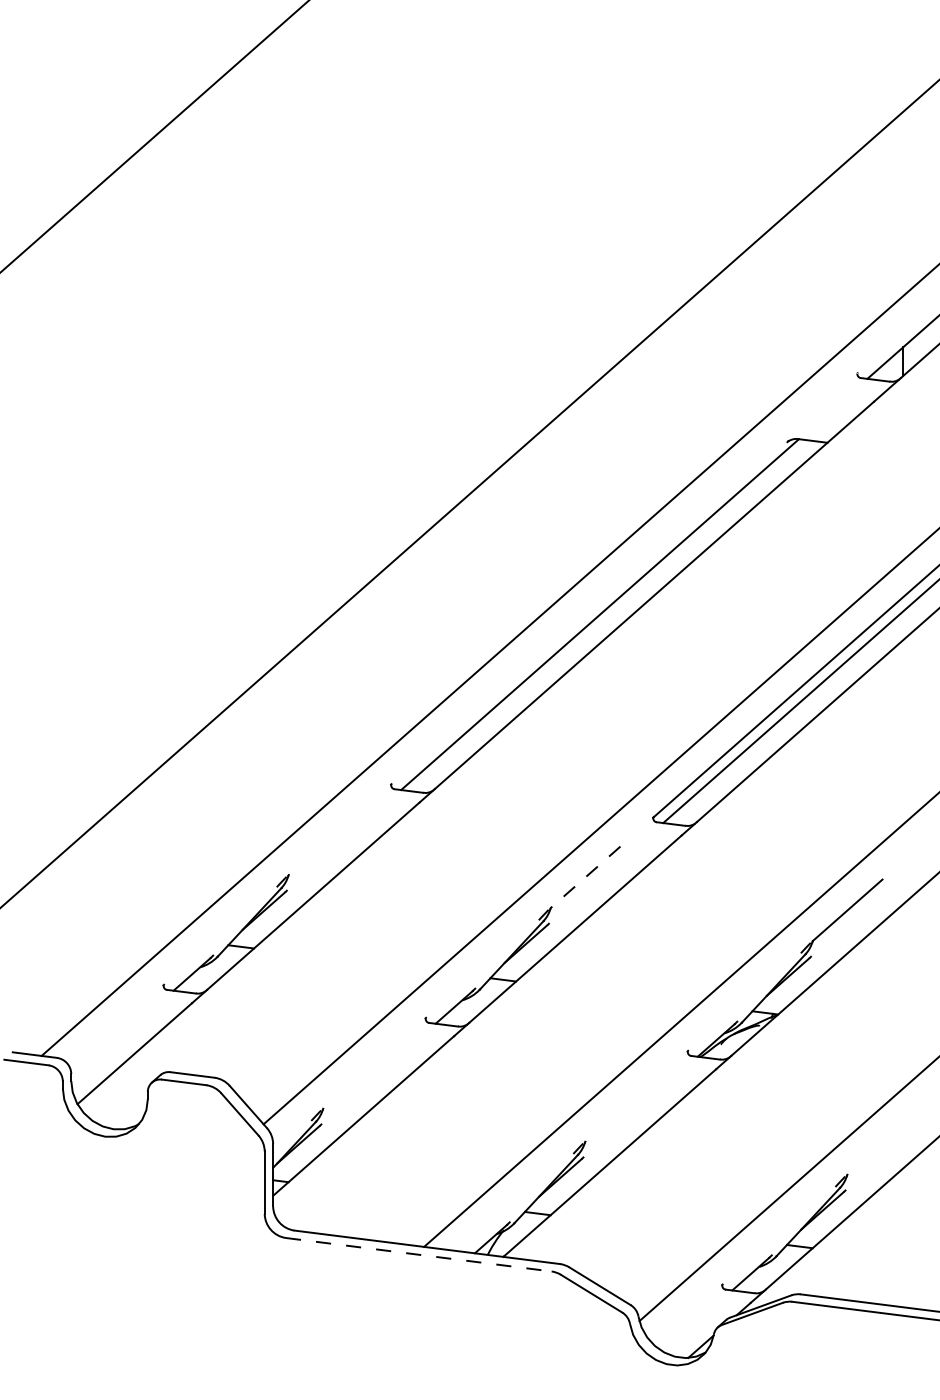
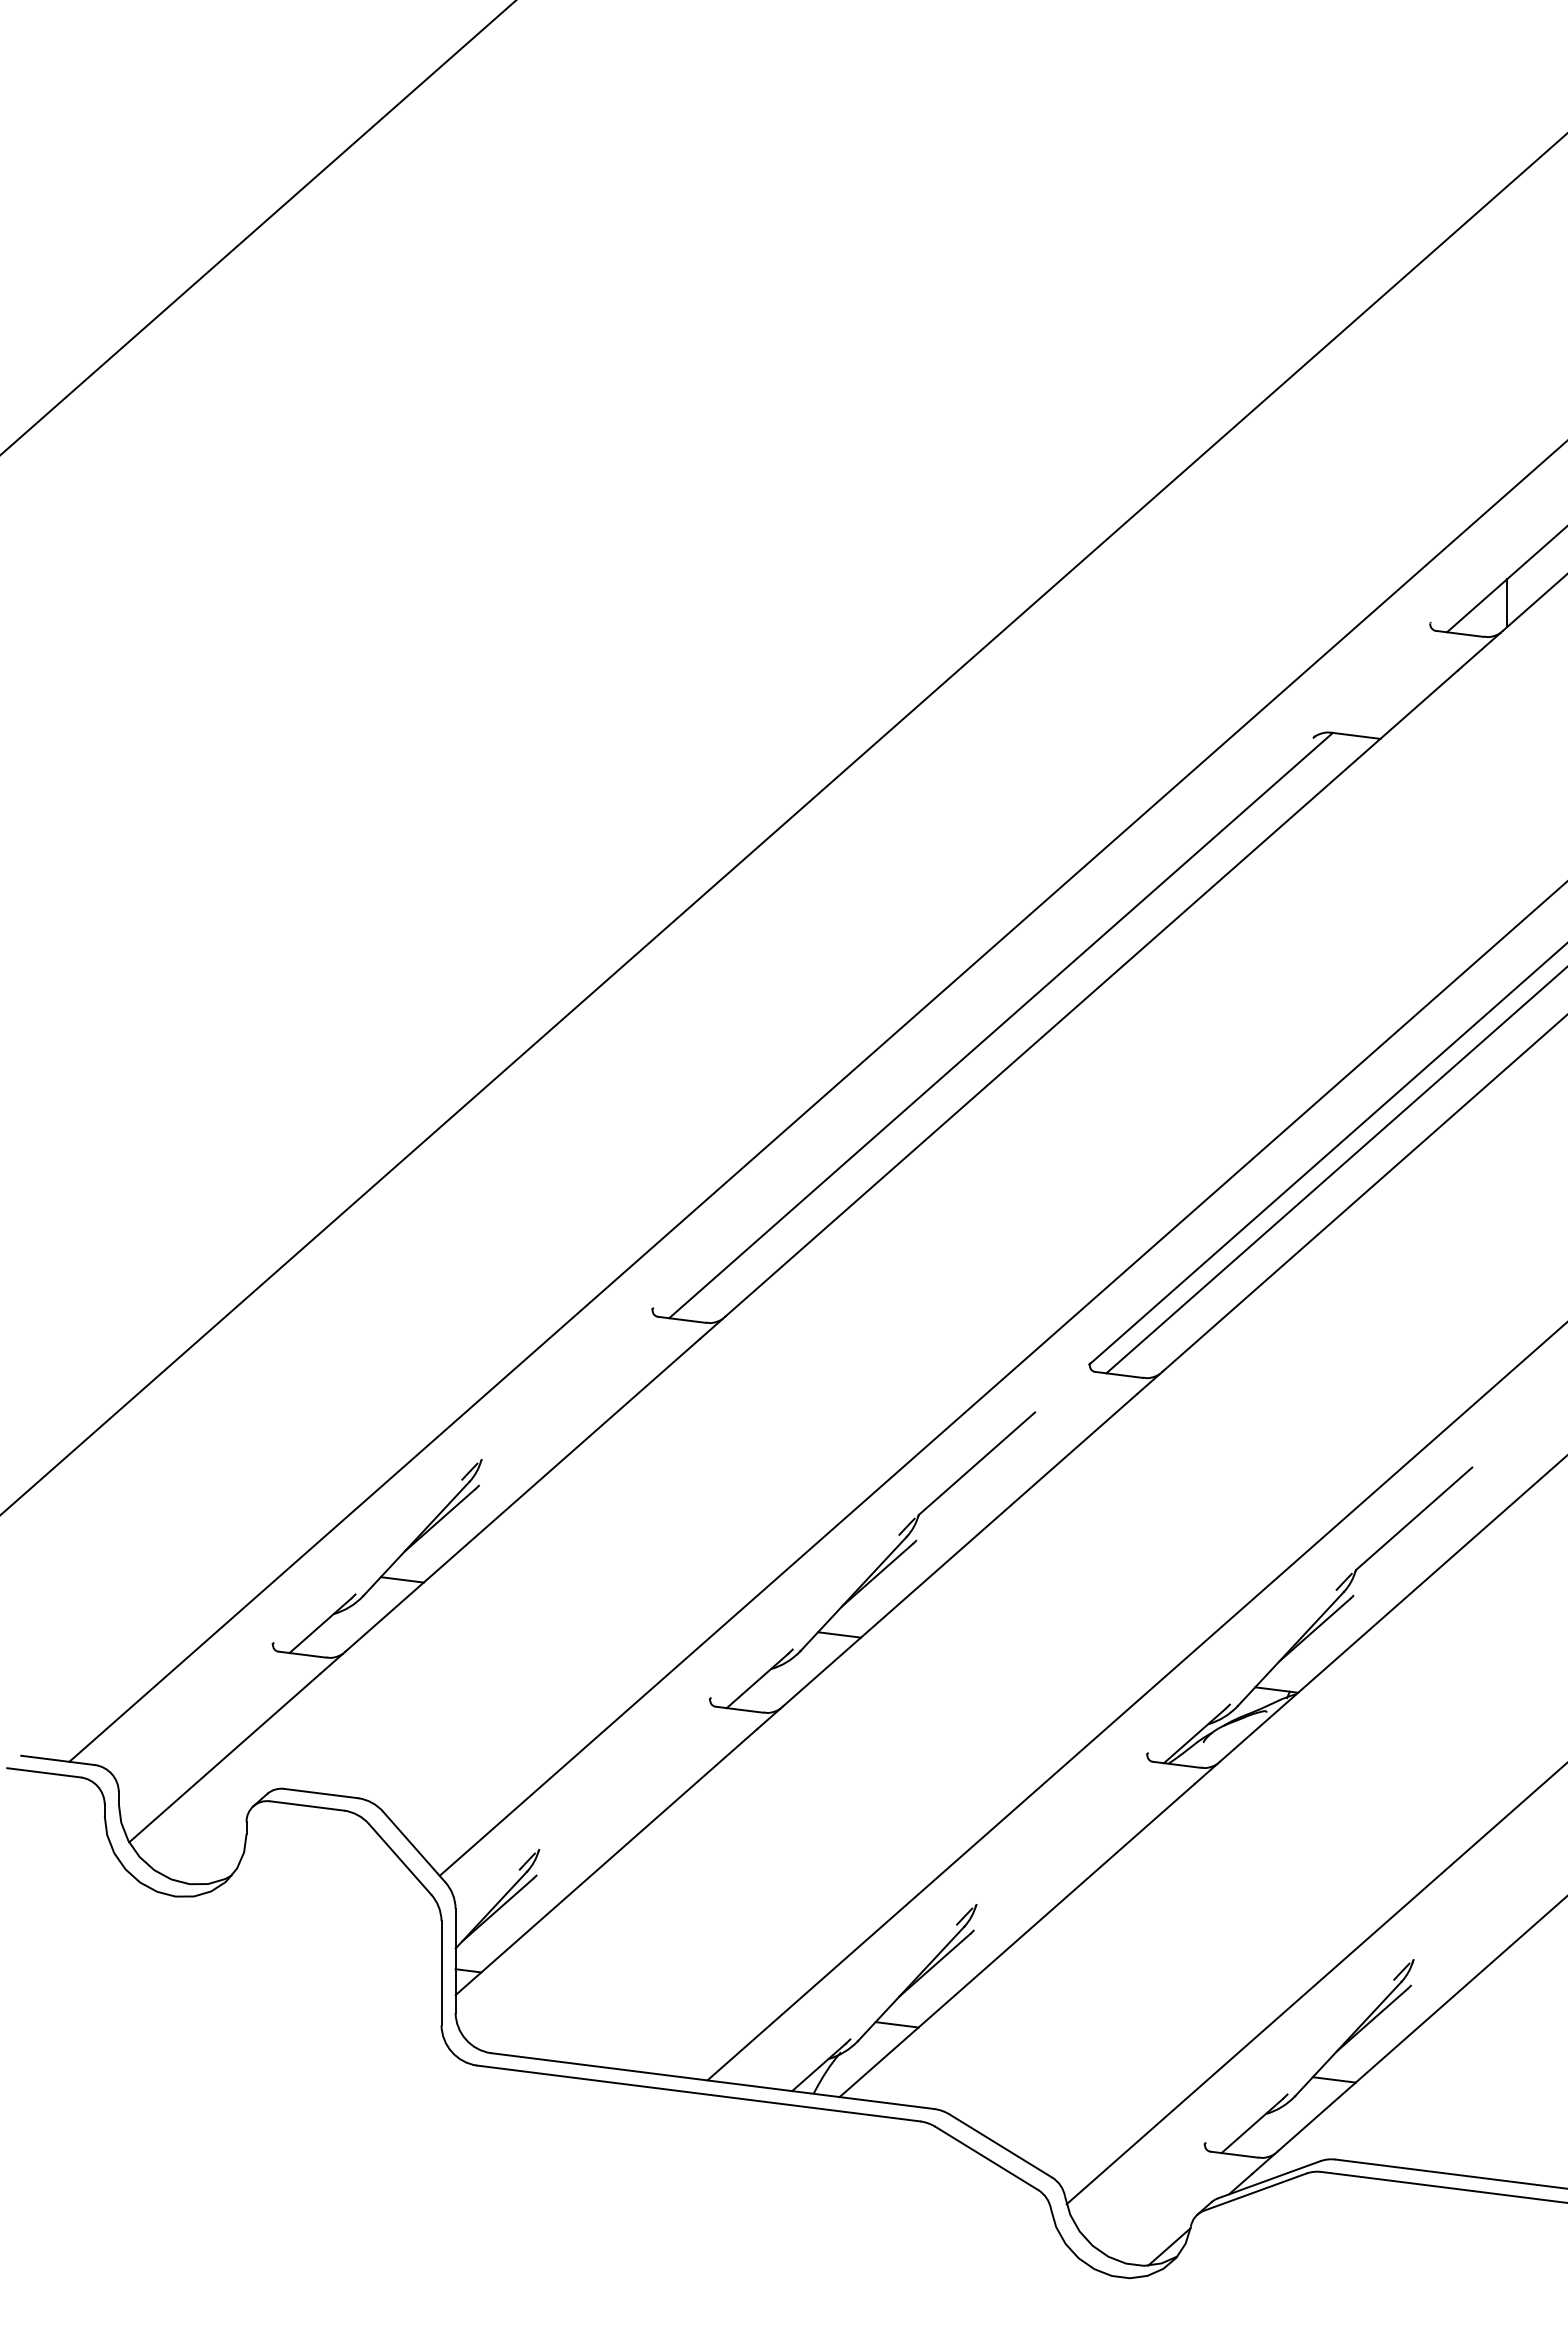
line: (585, 877) -> (976, 1464), dashed -> solid
line: (418, 1254) -> (698, 2093), dashed -> solid

